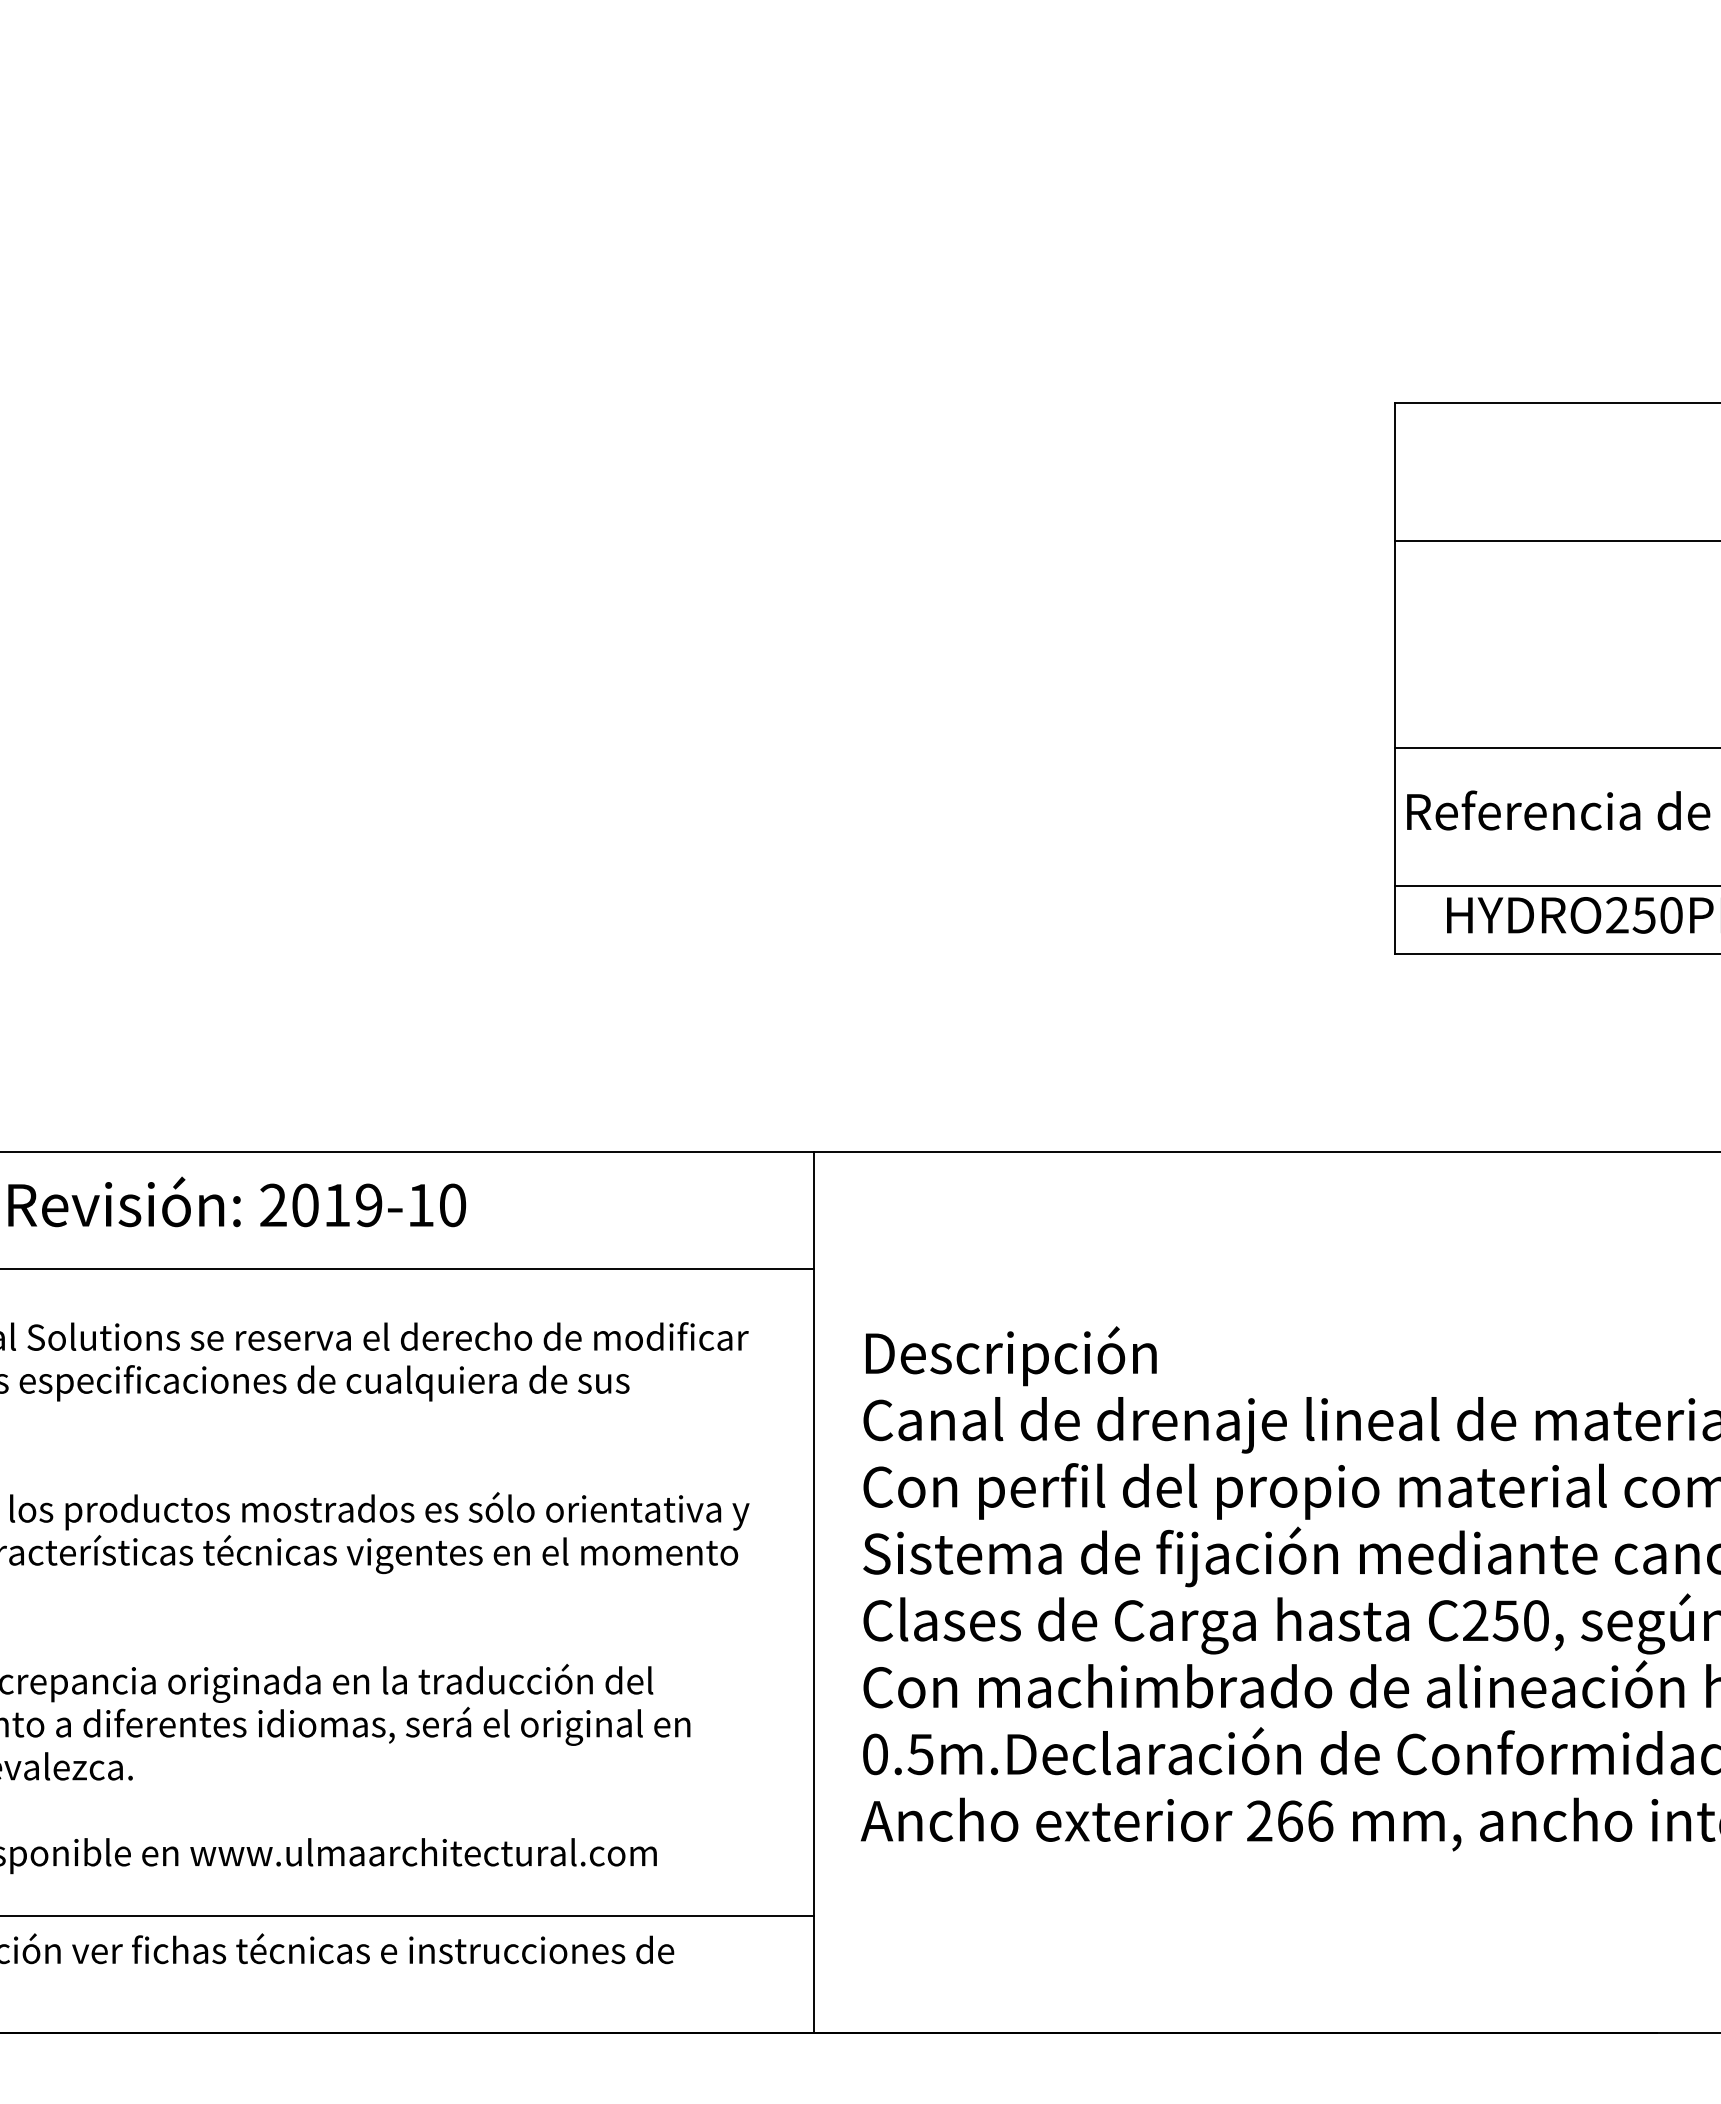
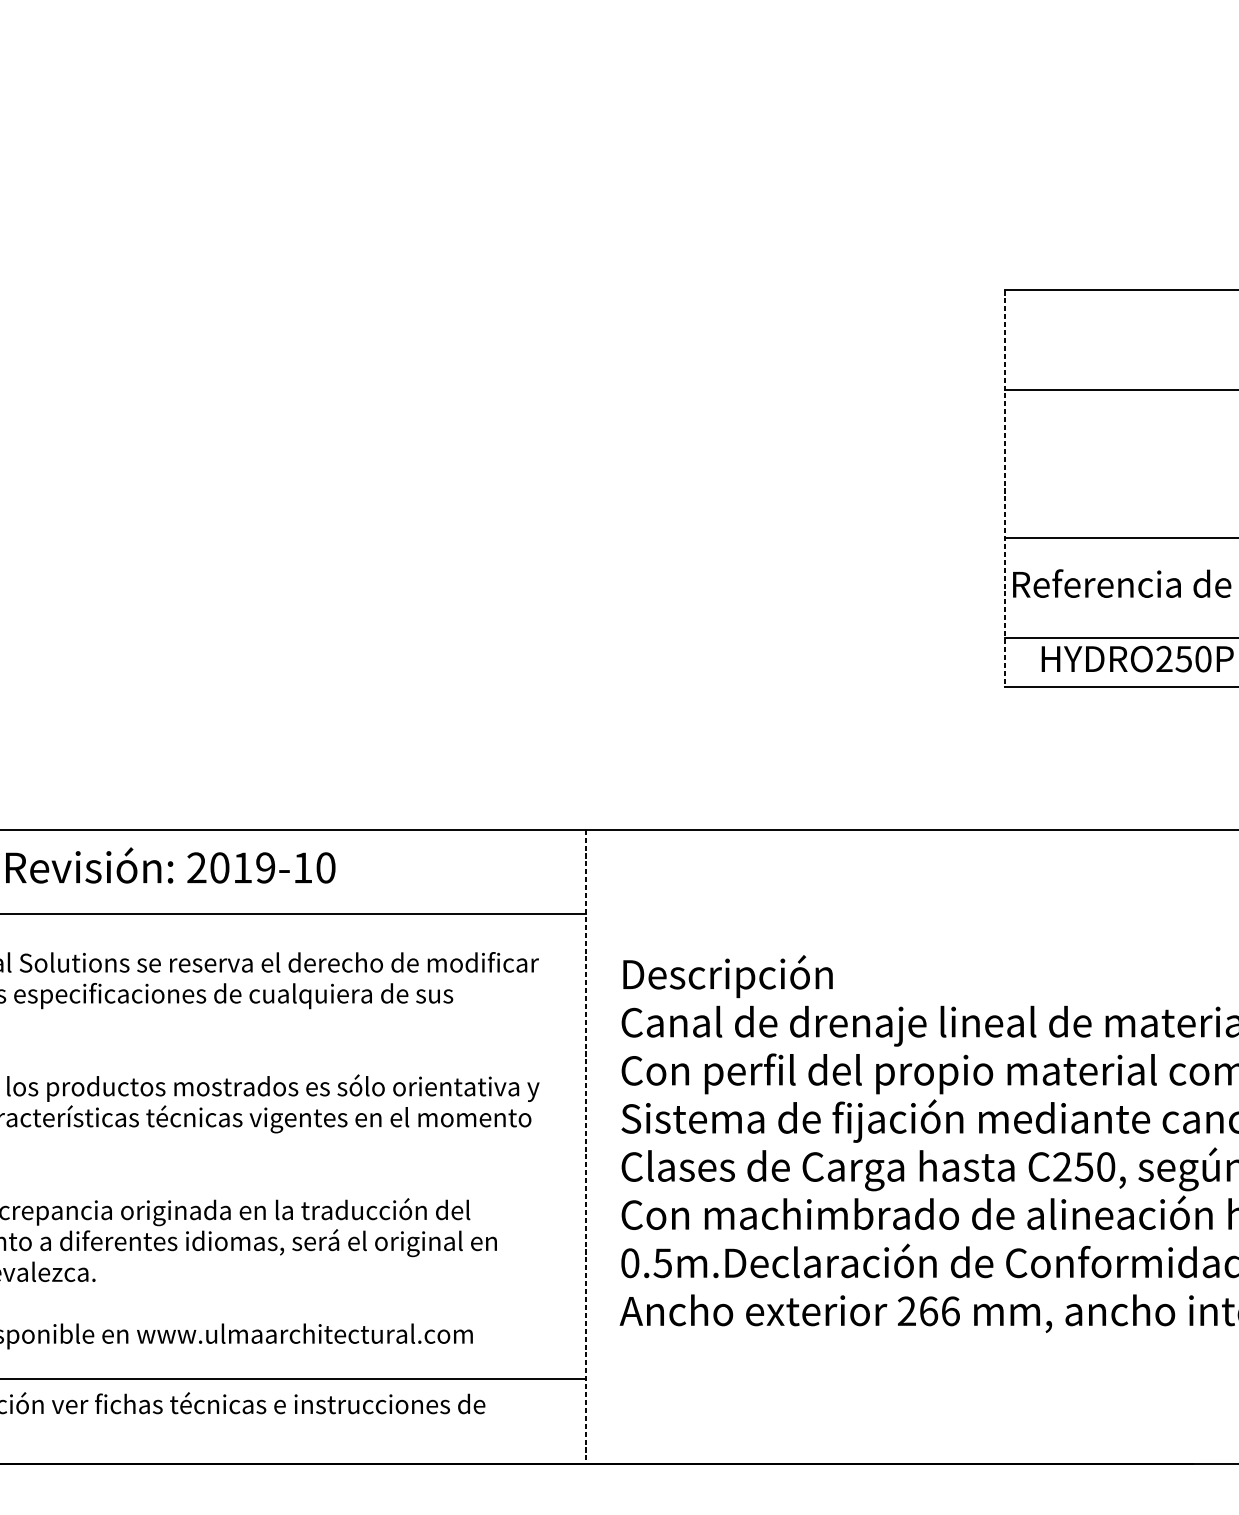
line: (1395, 678) -> (1004, 488), solid -> dashed
line: (813, 1593) -> (585, 1147), solid -> dashed

